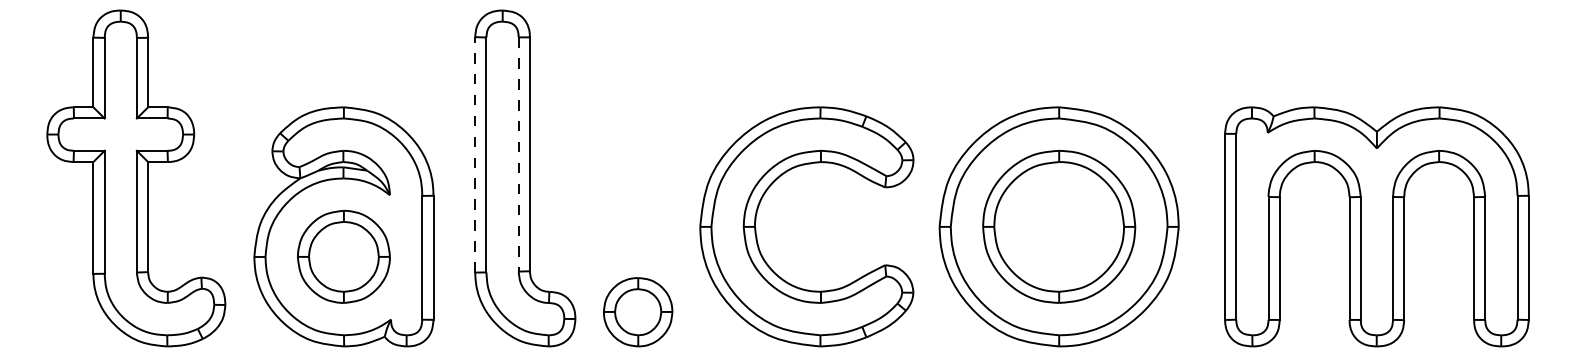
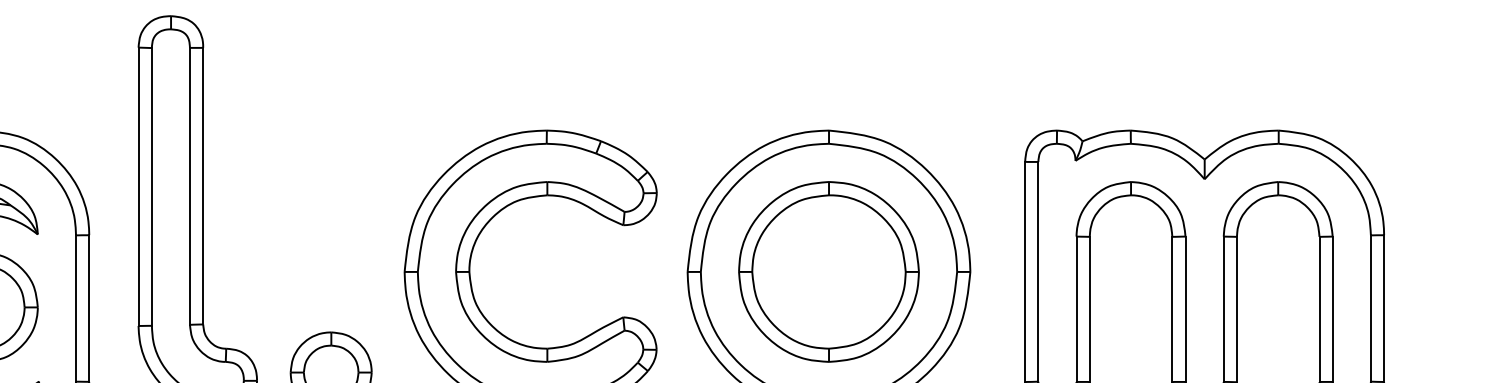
line: (475, 154) -> (138, 186), dashed -> solid
line: (518, 155) -> (189, 187), dashed -> solid

